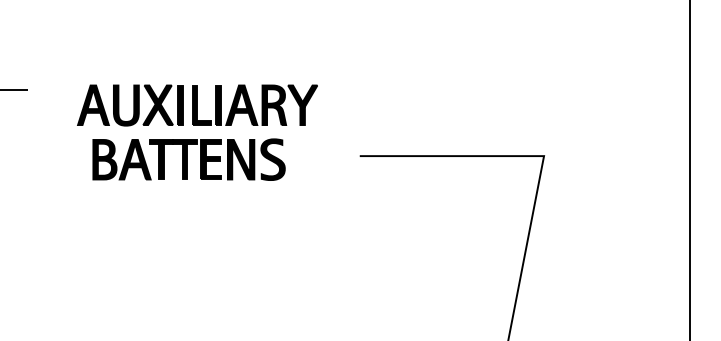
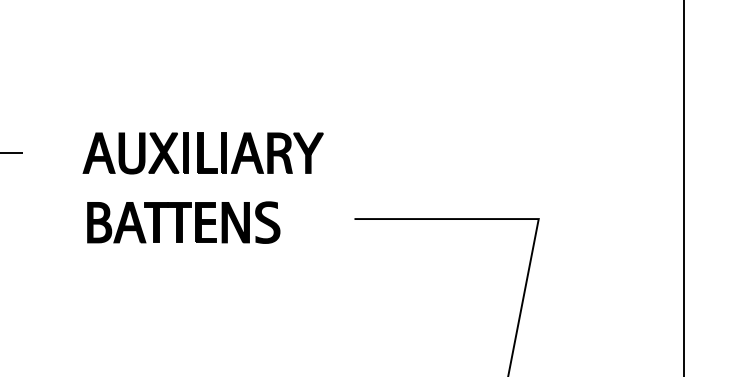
part: (196, 105) -> (202, 153), moved

